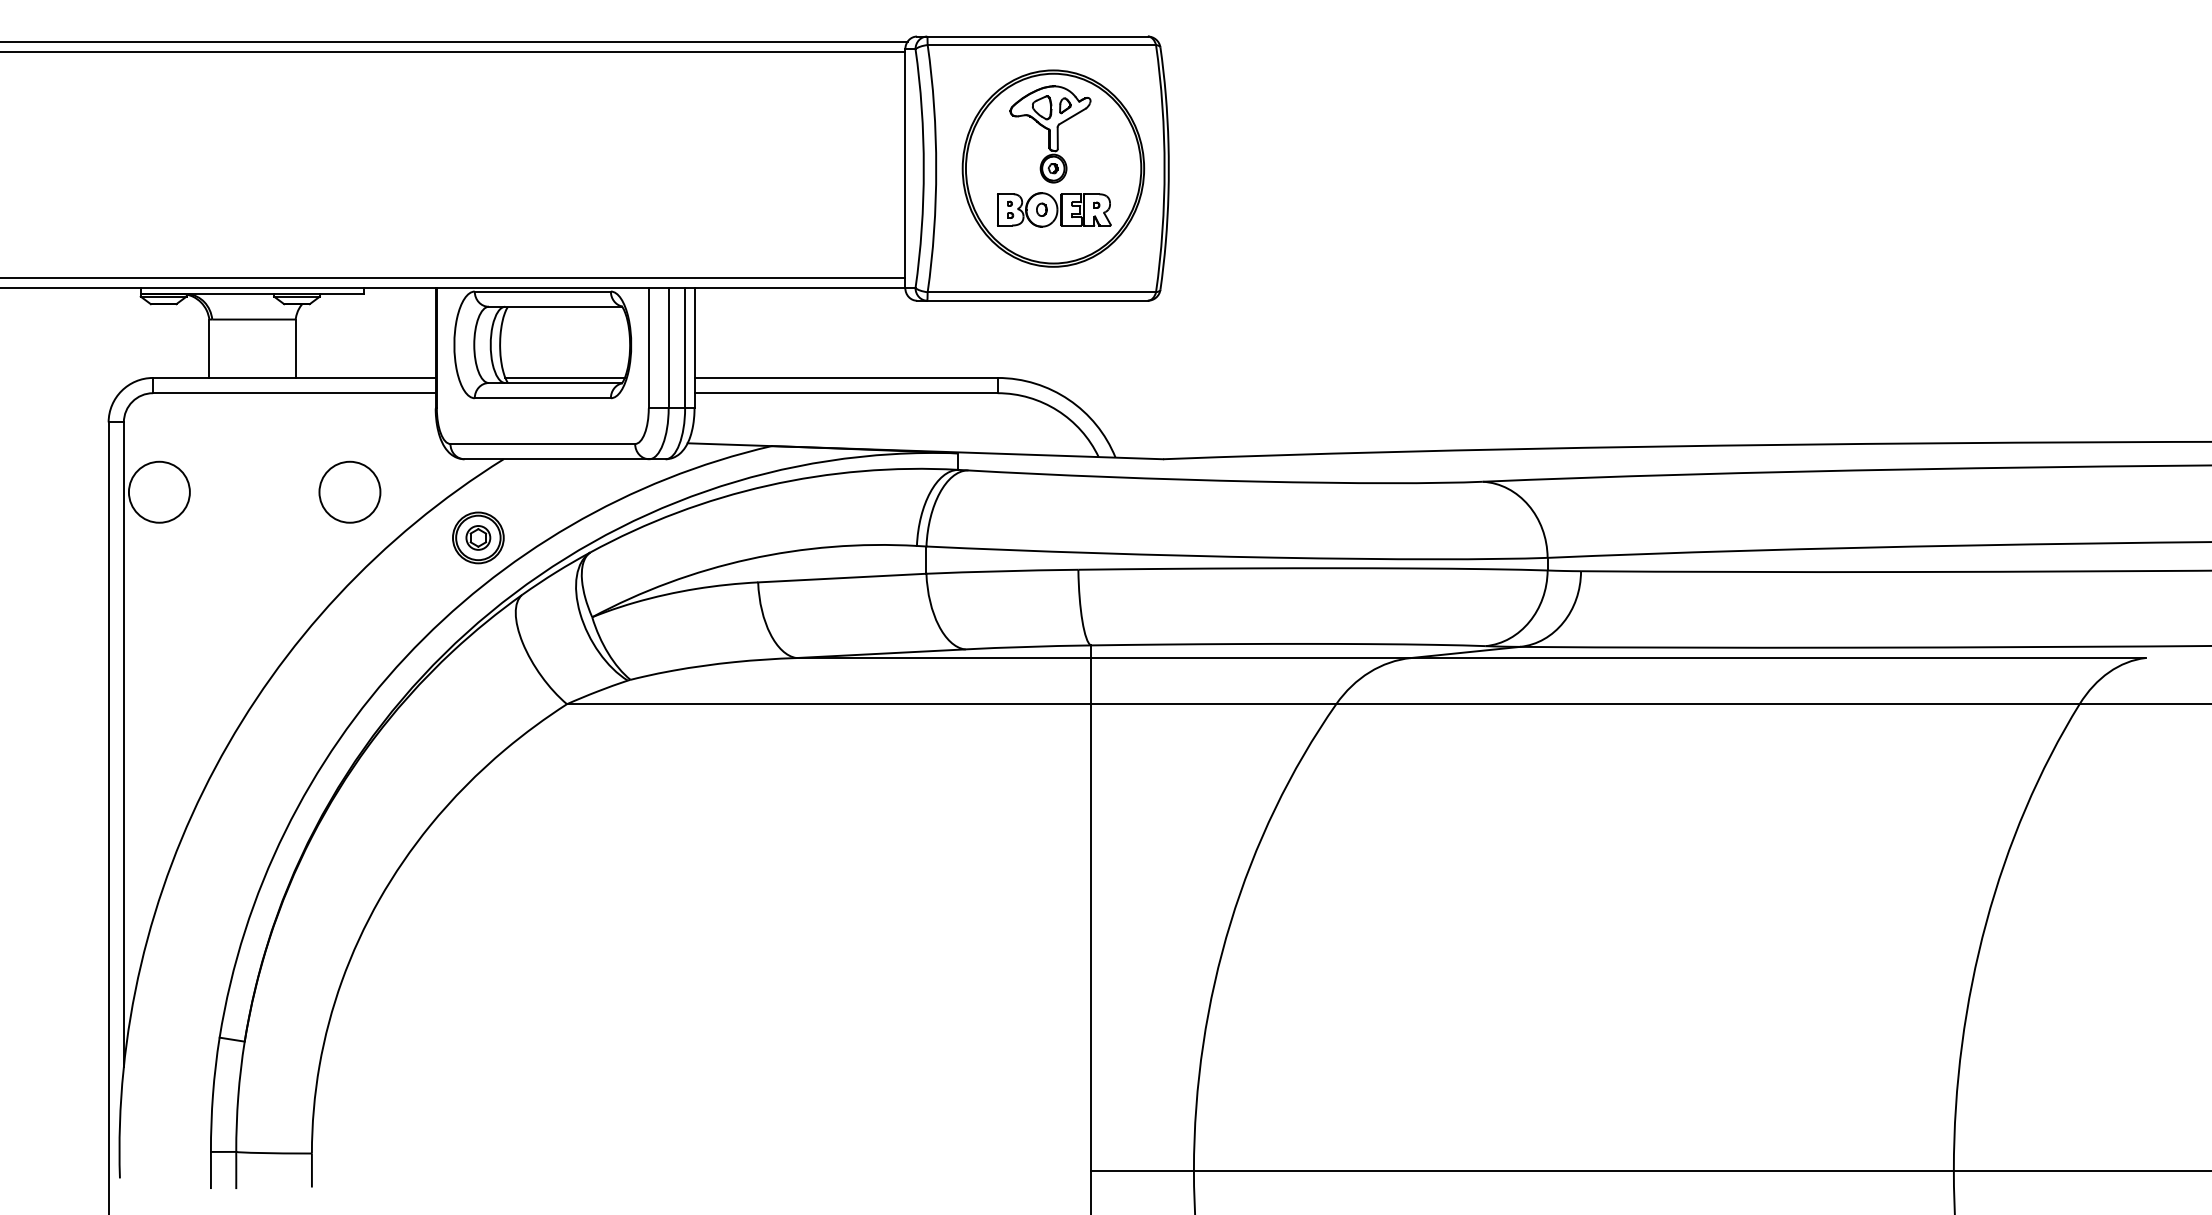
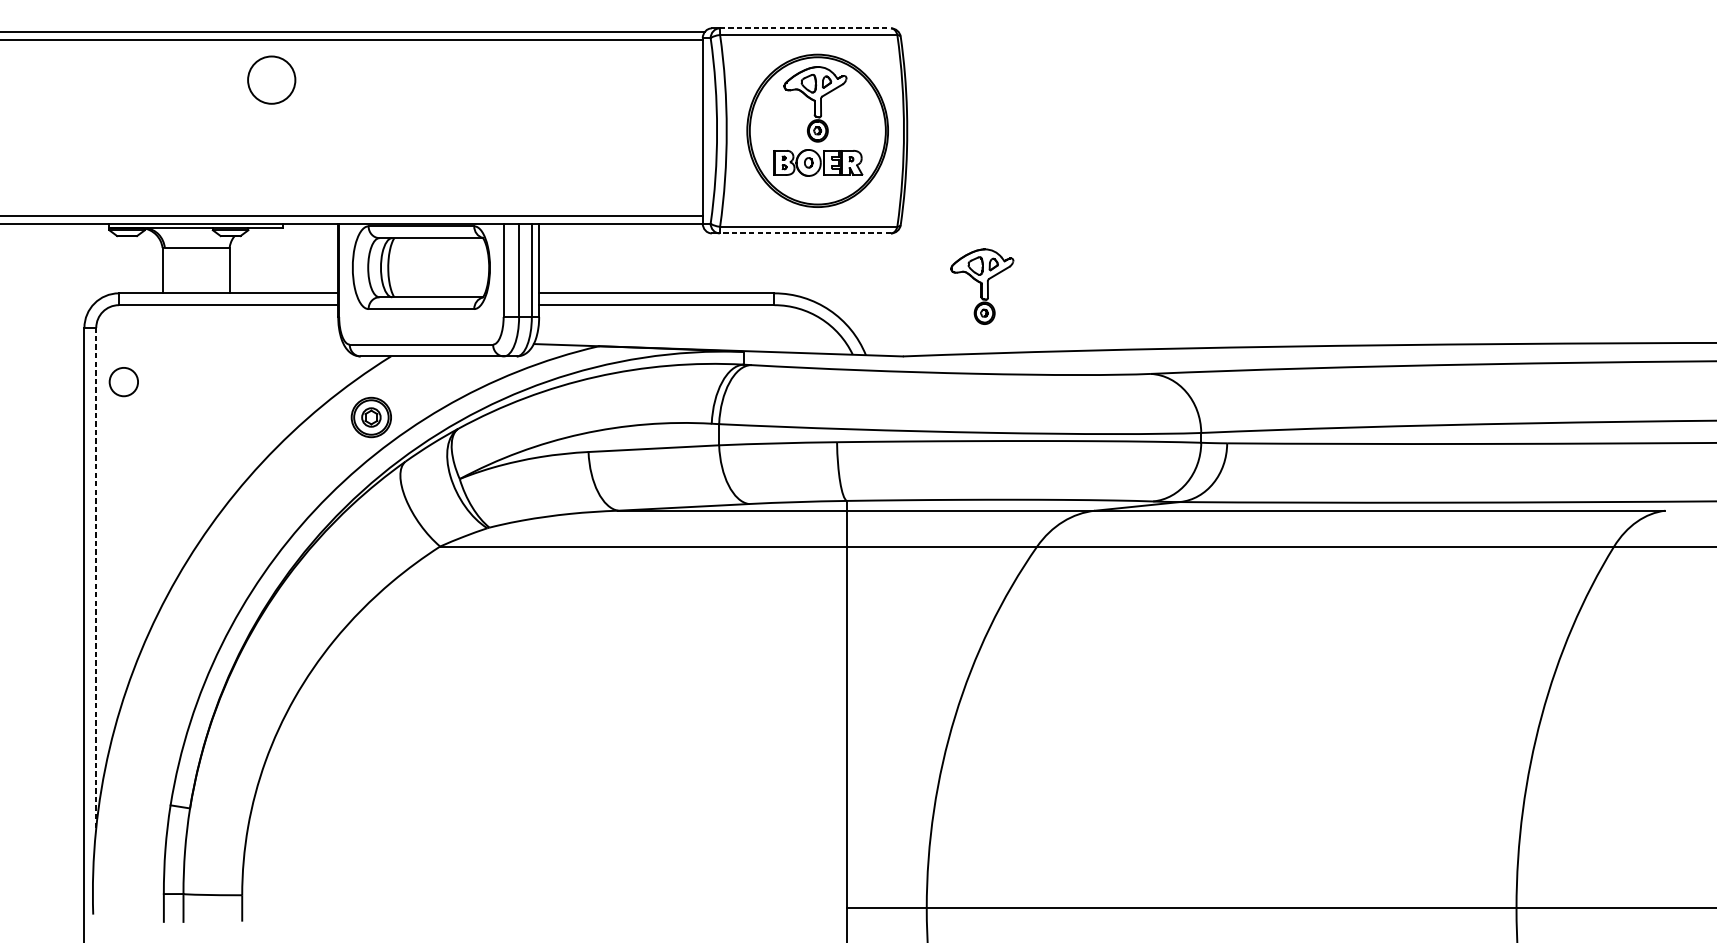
line: (1038, 36) -> (806, 28), solid -> dashed
line: (1037, 300) -> (805, 233), solid -> dashed
part: (1265, 369) -> (982, 286), added
line: (564, 377) -> (438, 292), removed
circle: (158, 491) -> (123, 381), size x0.6
circle: (349, 491) -> (271, 79), moved
line: (123, 744) -> (95, 577), solid -> dashed

